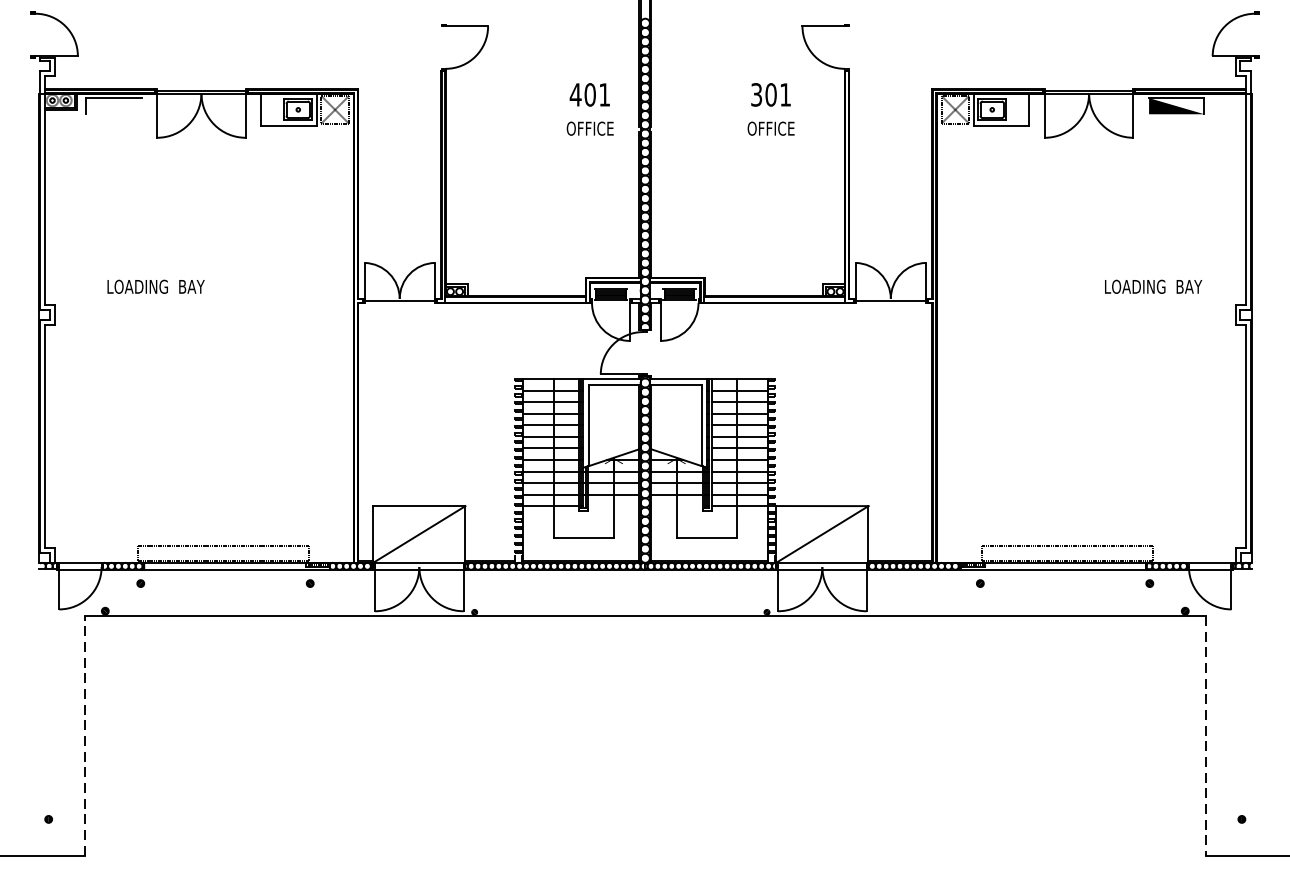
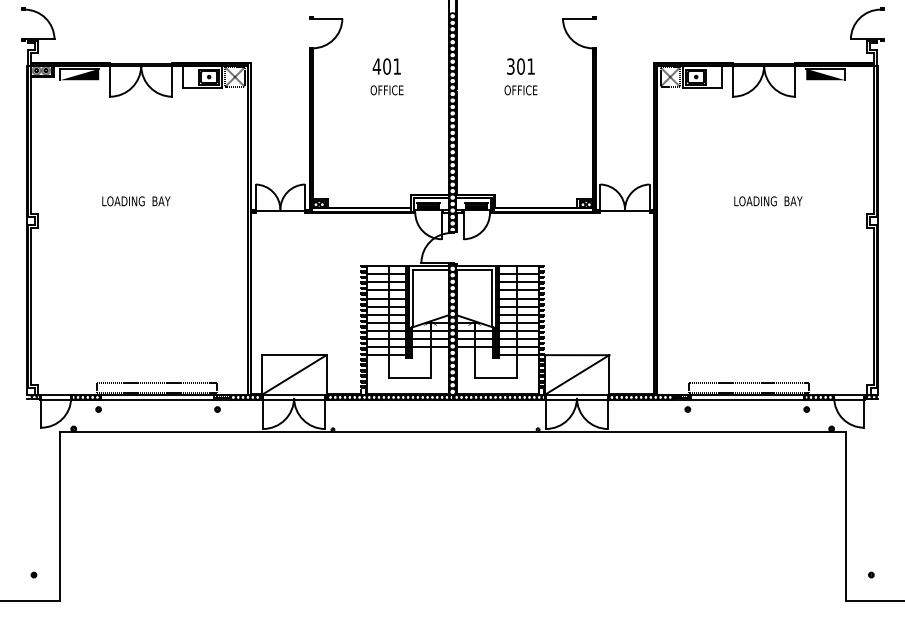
fill: (113, 106) -> (79, 74), added
text: (589, 108) -> (386, 76), moved
text: (770, 108) -> (520, 76), moved
text: (156, 287) -> (136, 201), moved
text: (1153, 287) -> (768, 201), moved
line: (85, 734) -> (59, 515), dashed -> solid
line: (1204, 735) -> (845, 516), dashed -> solid

